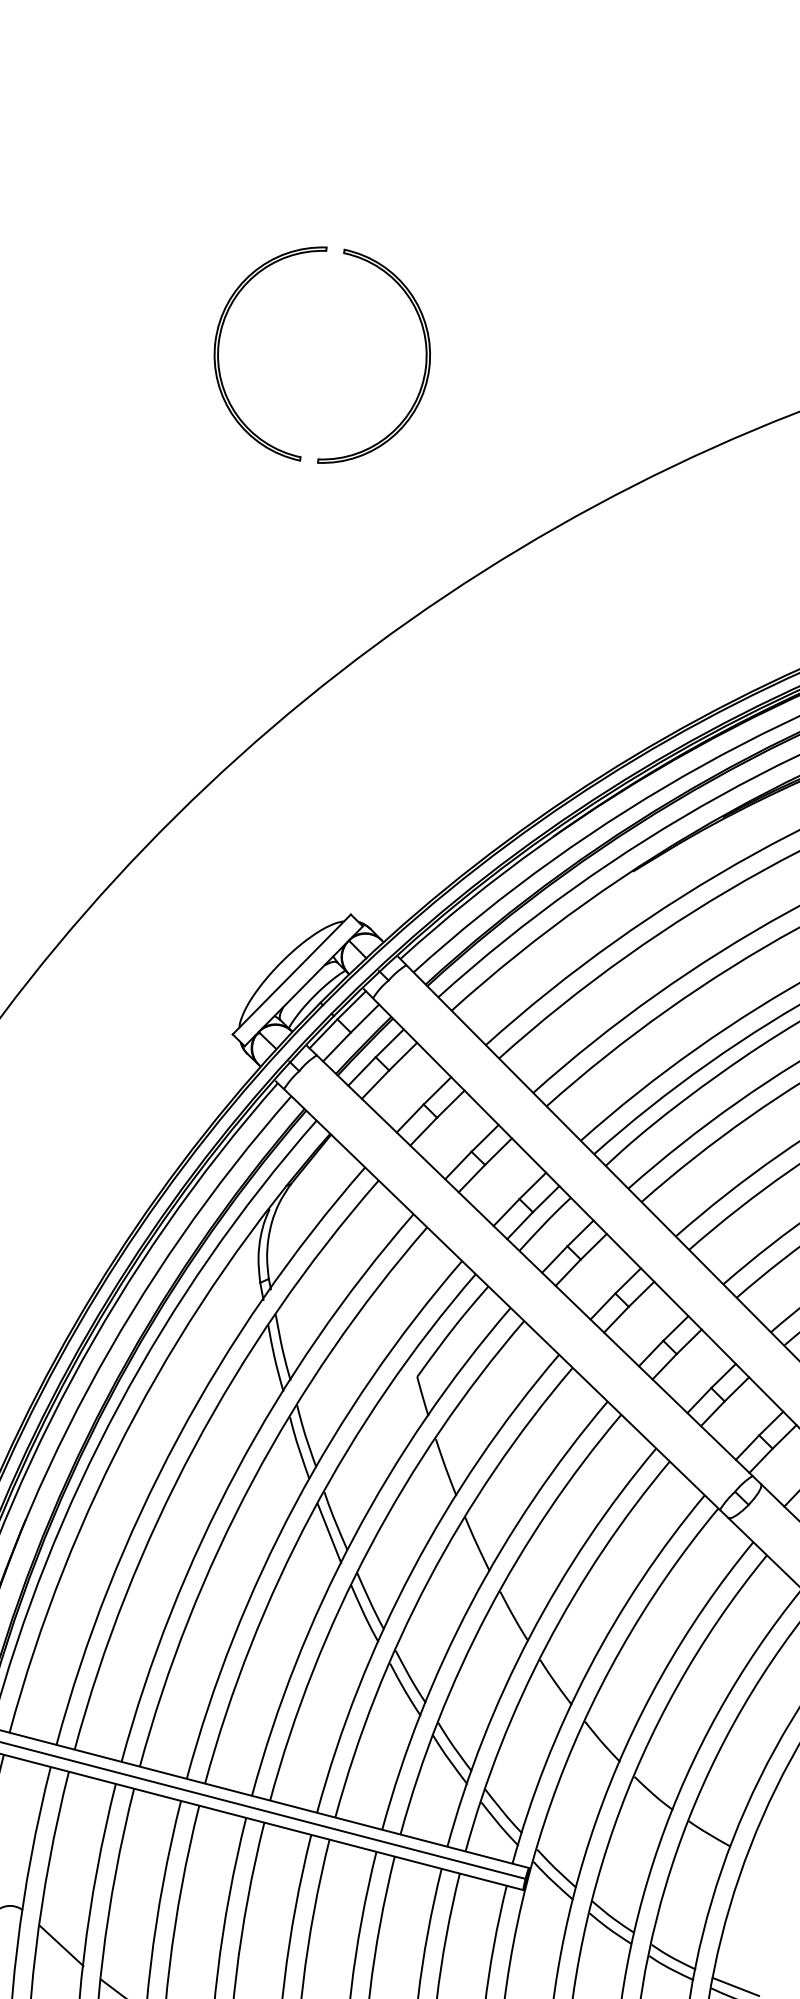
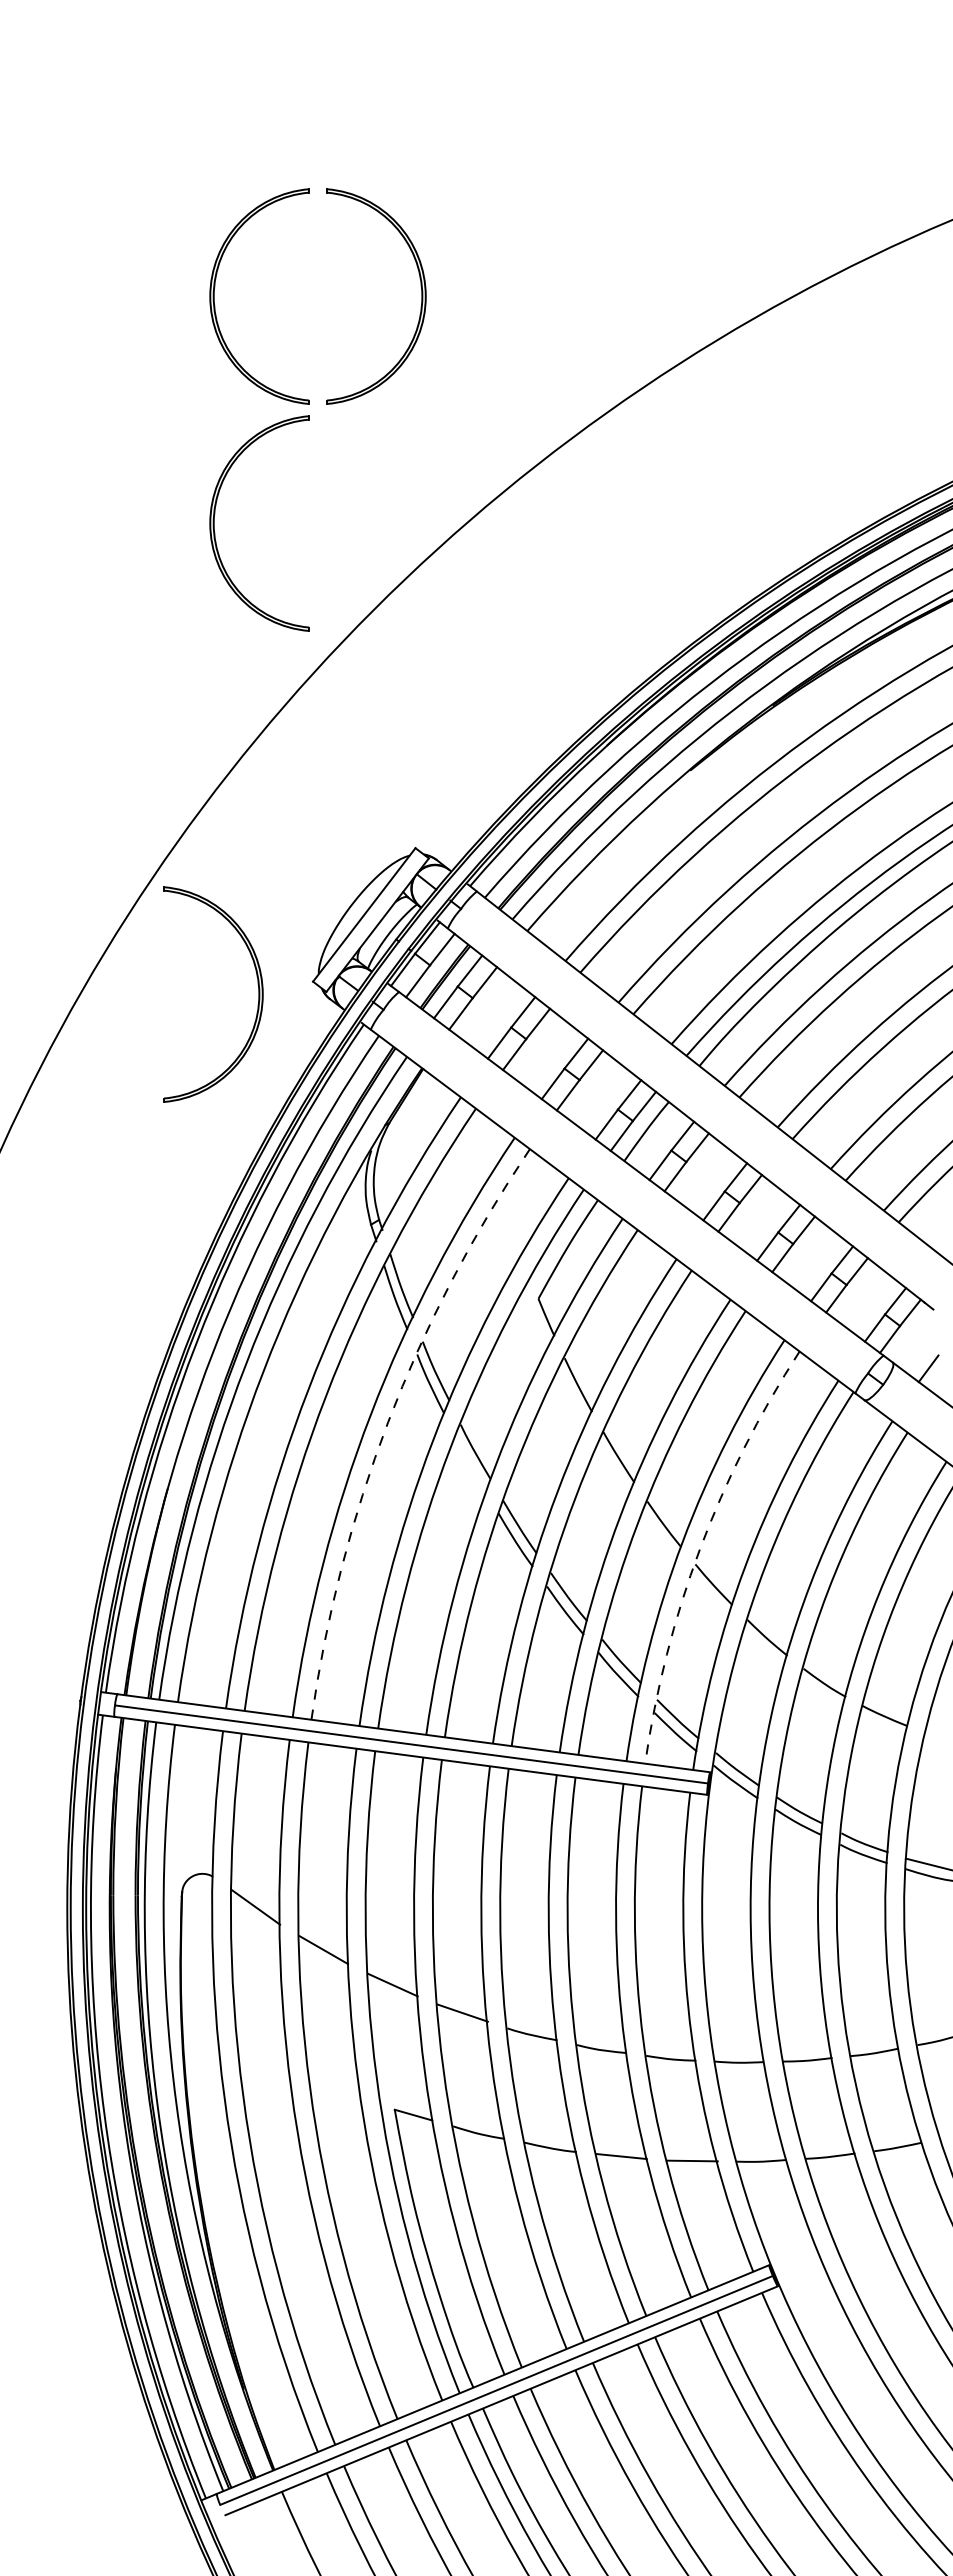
part: (193, 558) -> (215, 514), added
part: (177, 1040) -> (258, 994), added
arc: (253, 1481) -> (388, 1422), solid -> dashed
line: (329, 1532) -> (470, 1464), removed
arc: (546, 1645) -> (699, 1549), solid -> dashed

